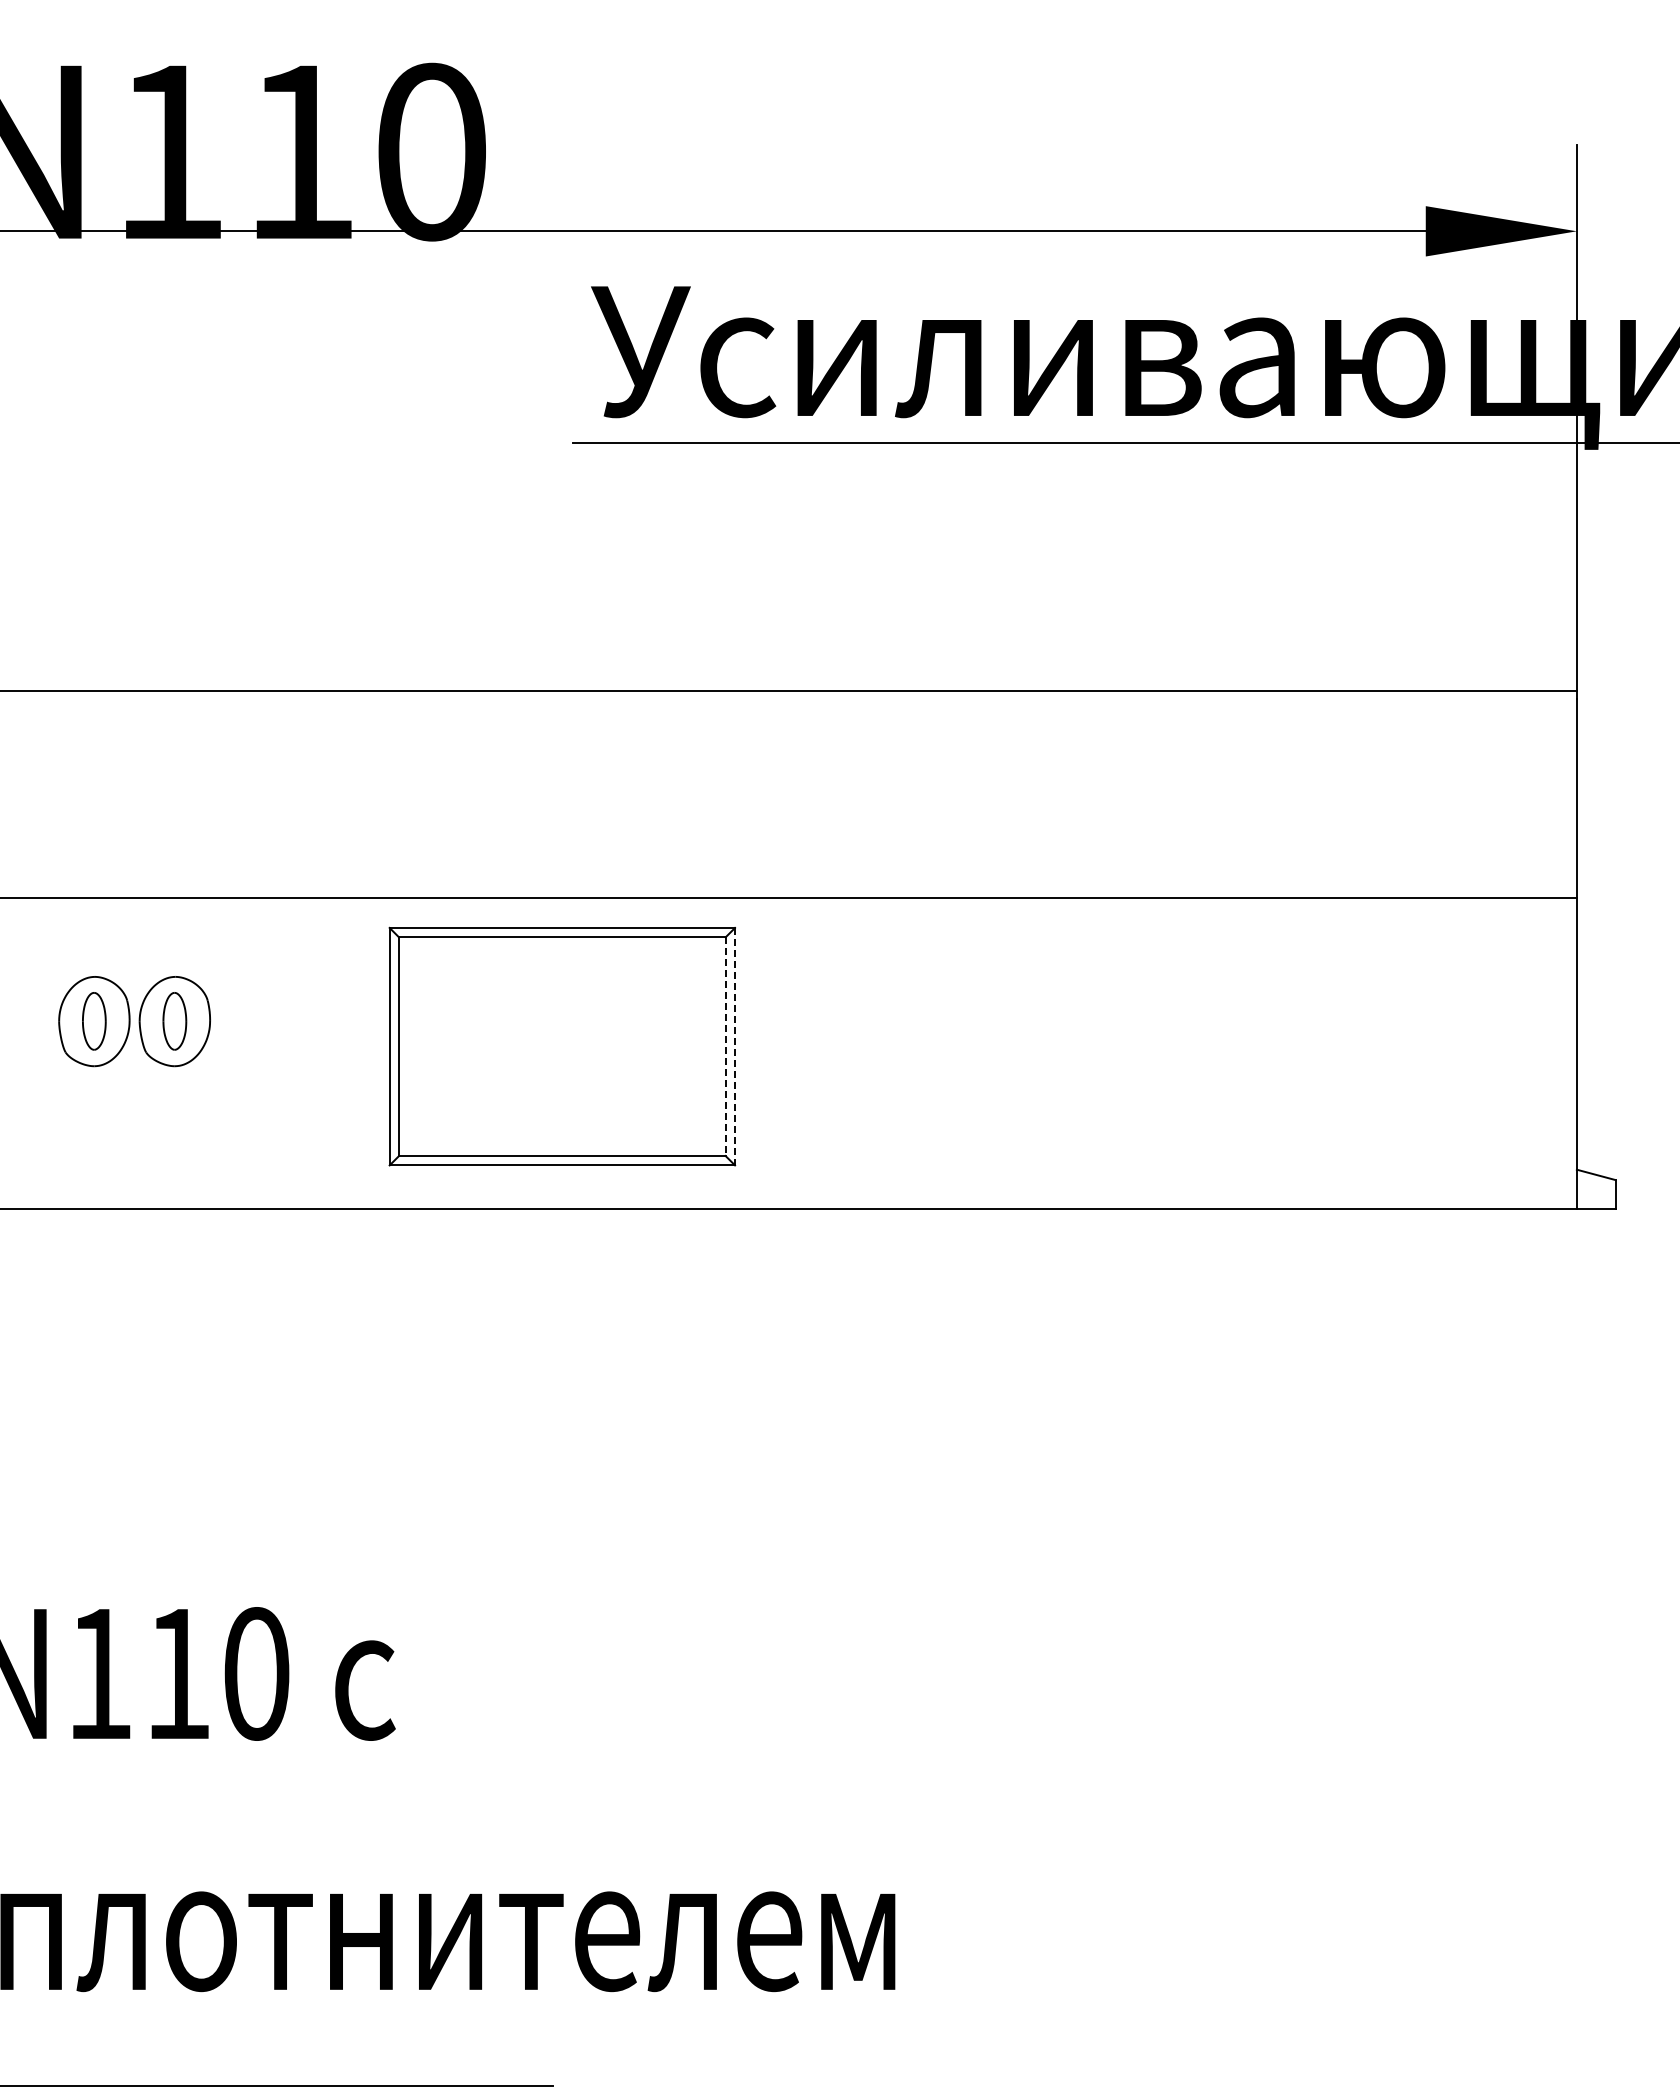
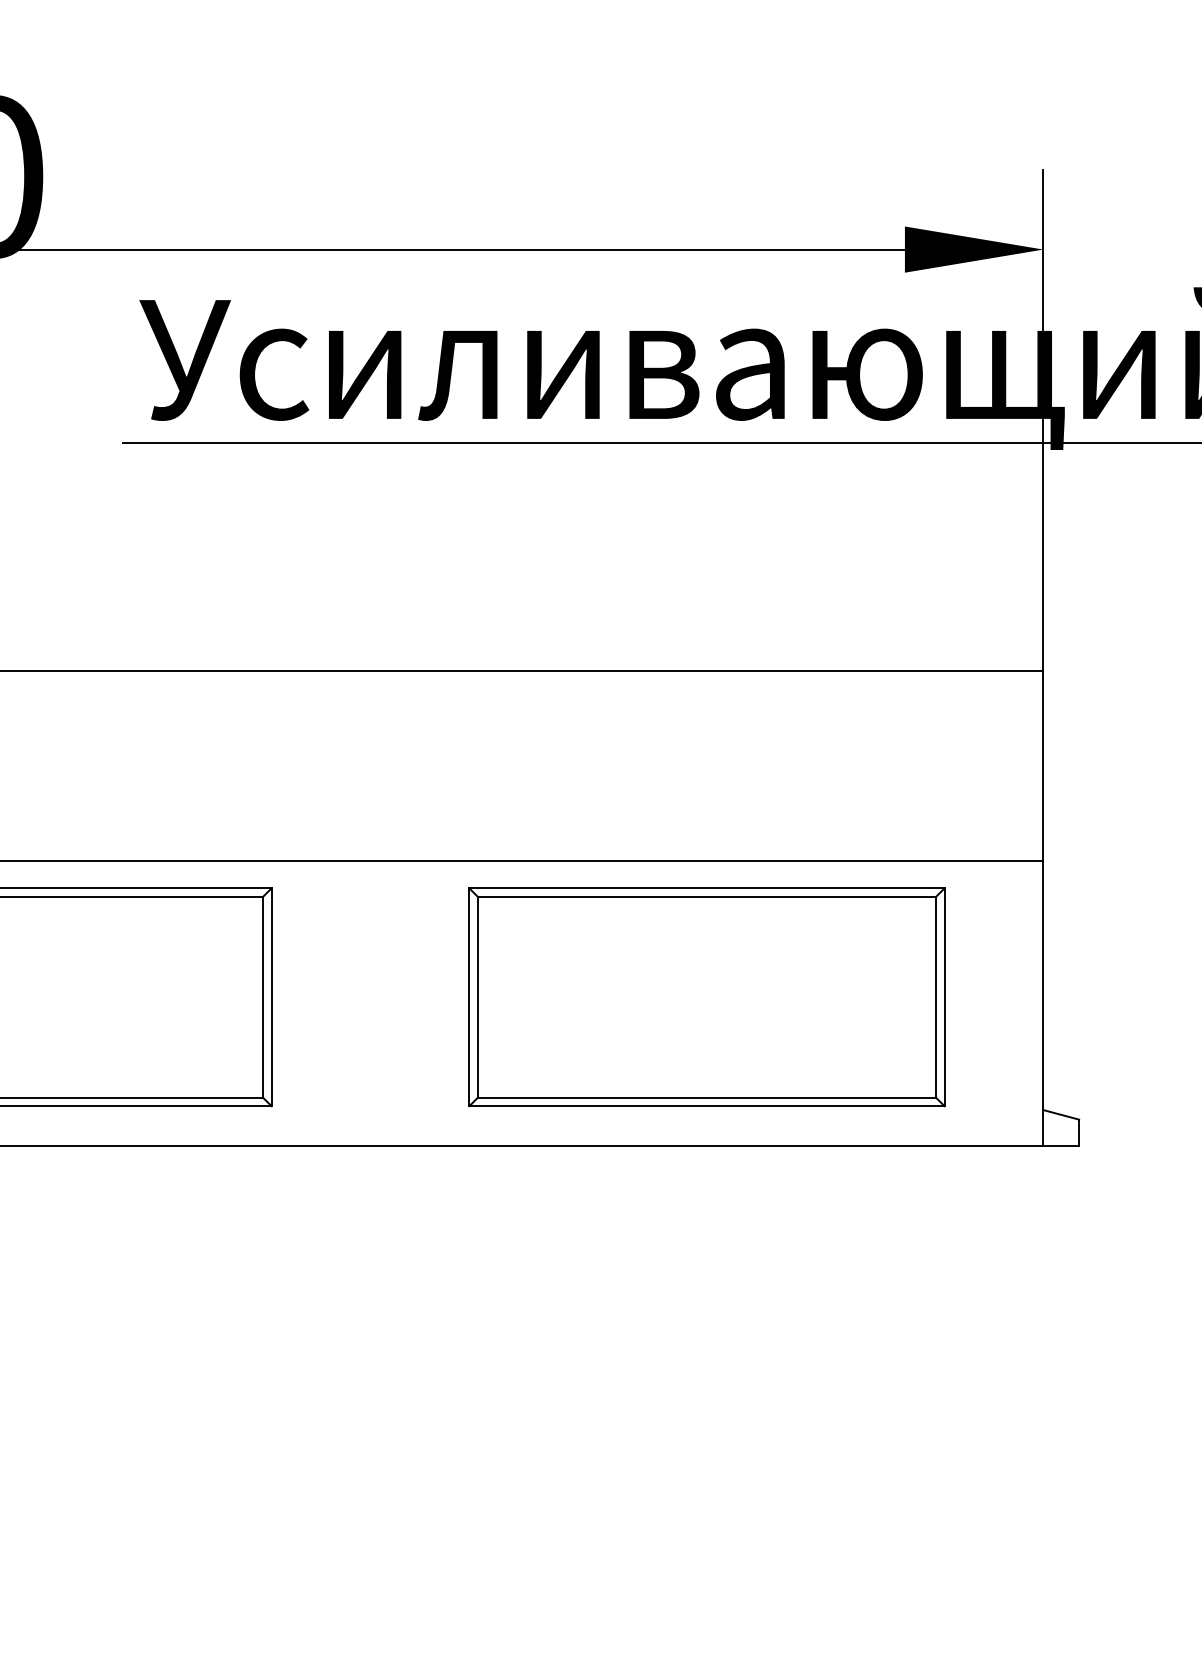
line: (735, 1046) -> (271, 997), dashed -> solid
part: (1209, 1046) -> (706, 997), added
line: (725, 1047) -> (262, 998), dashed -> solid

